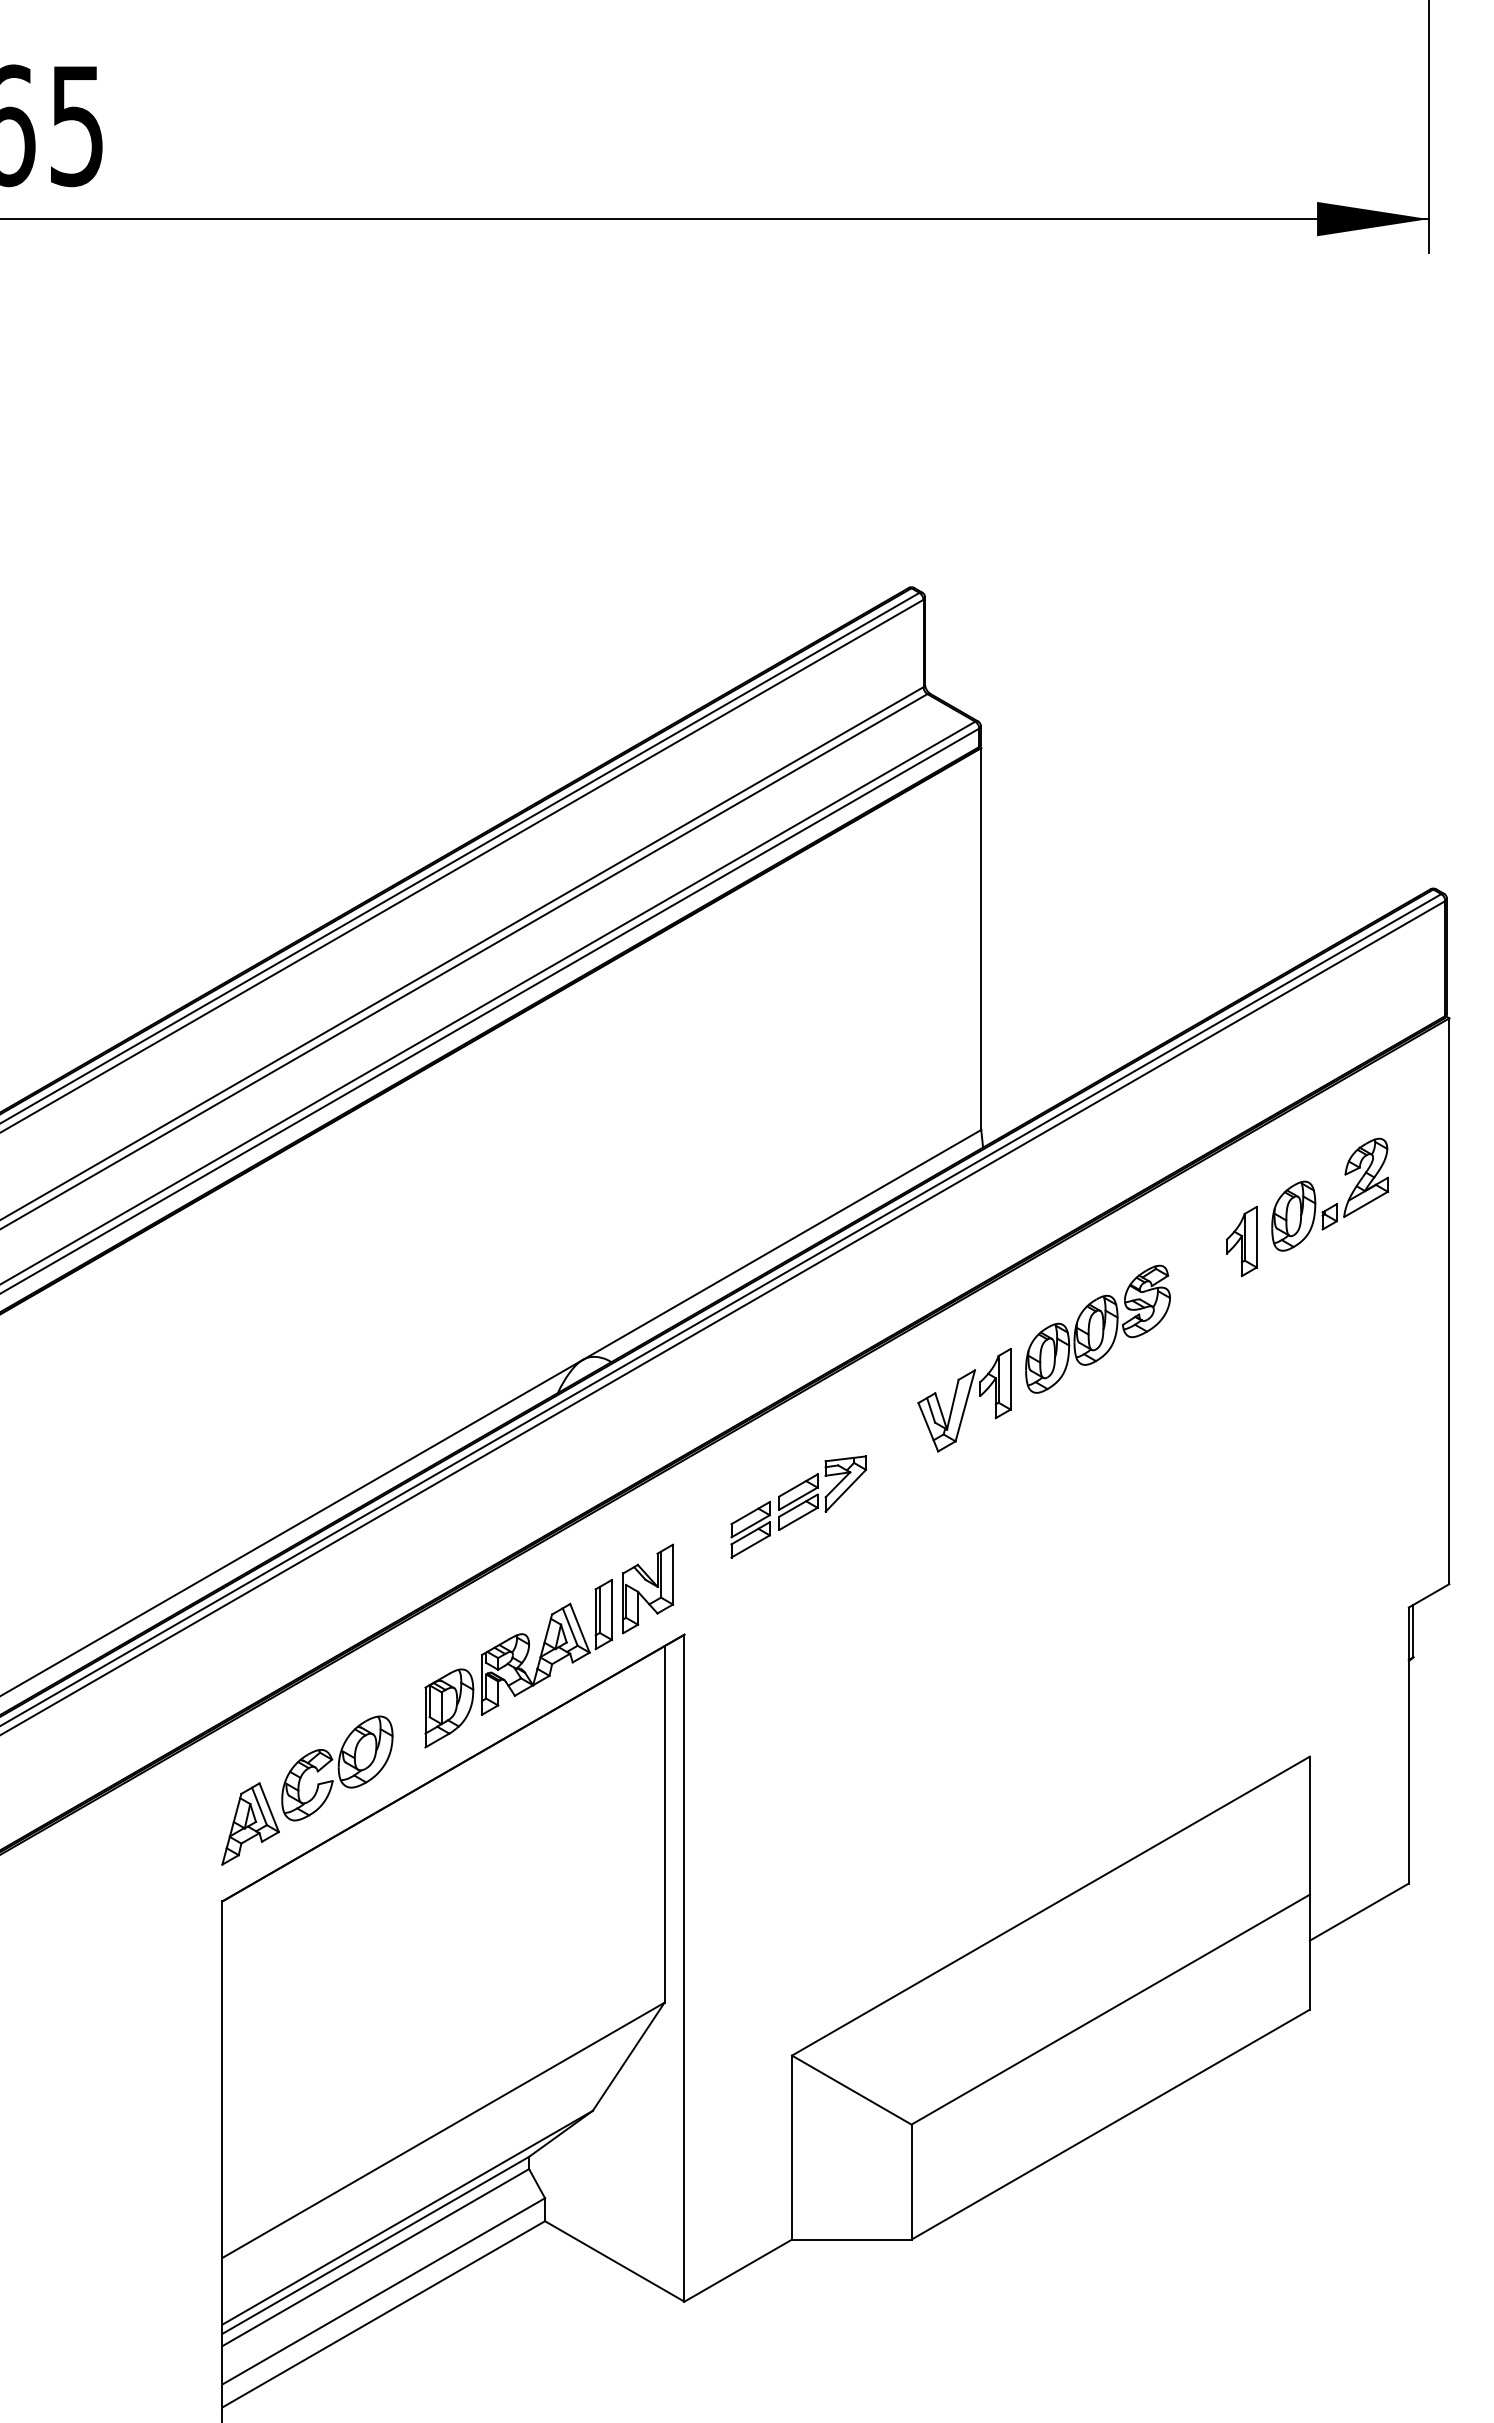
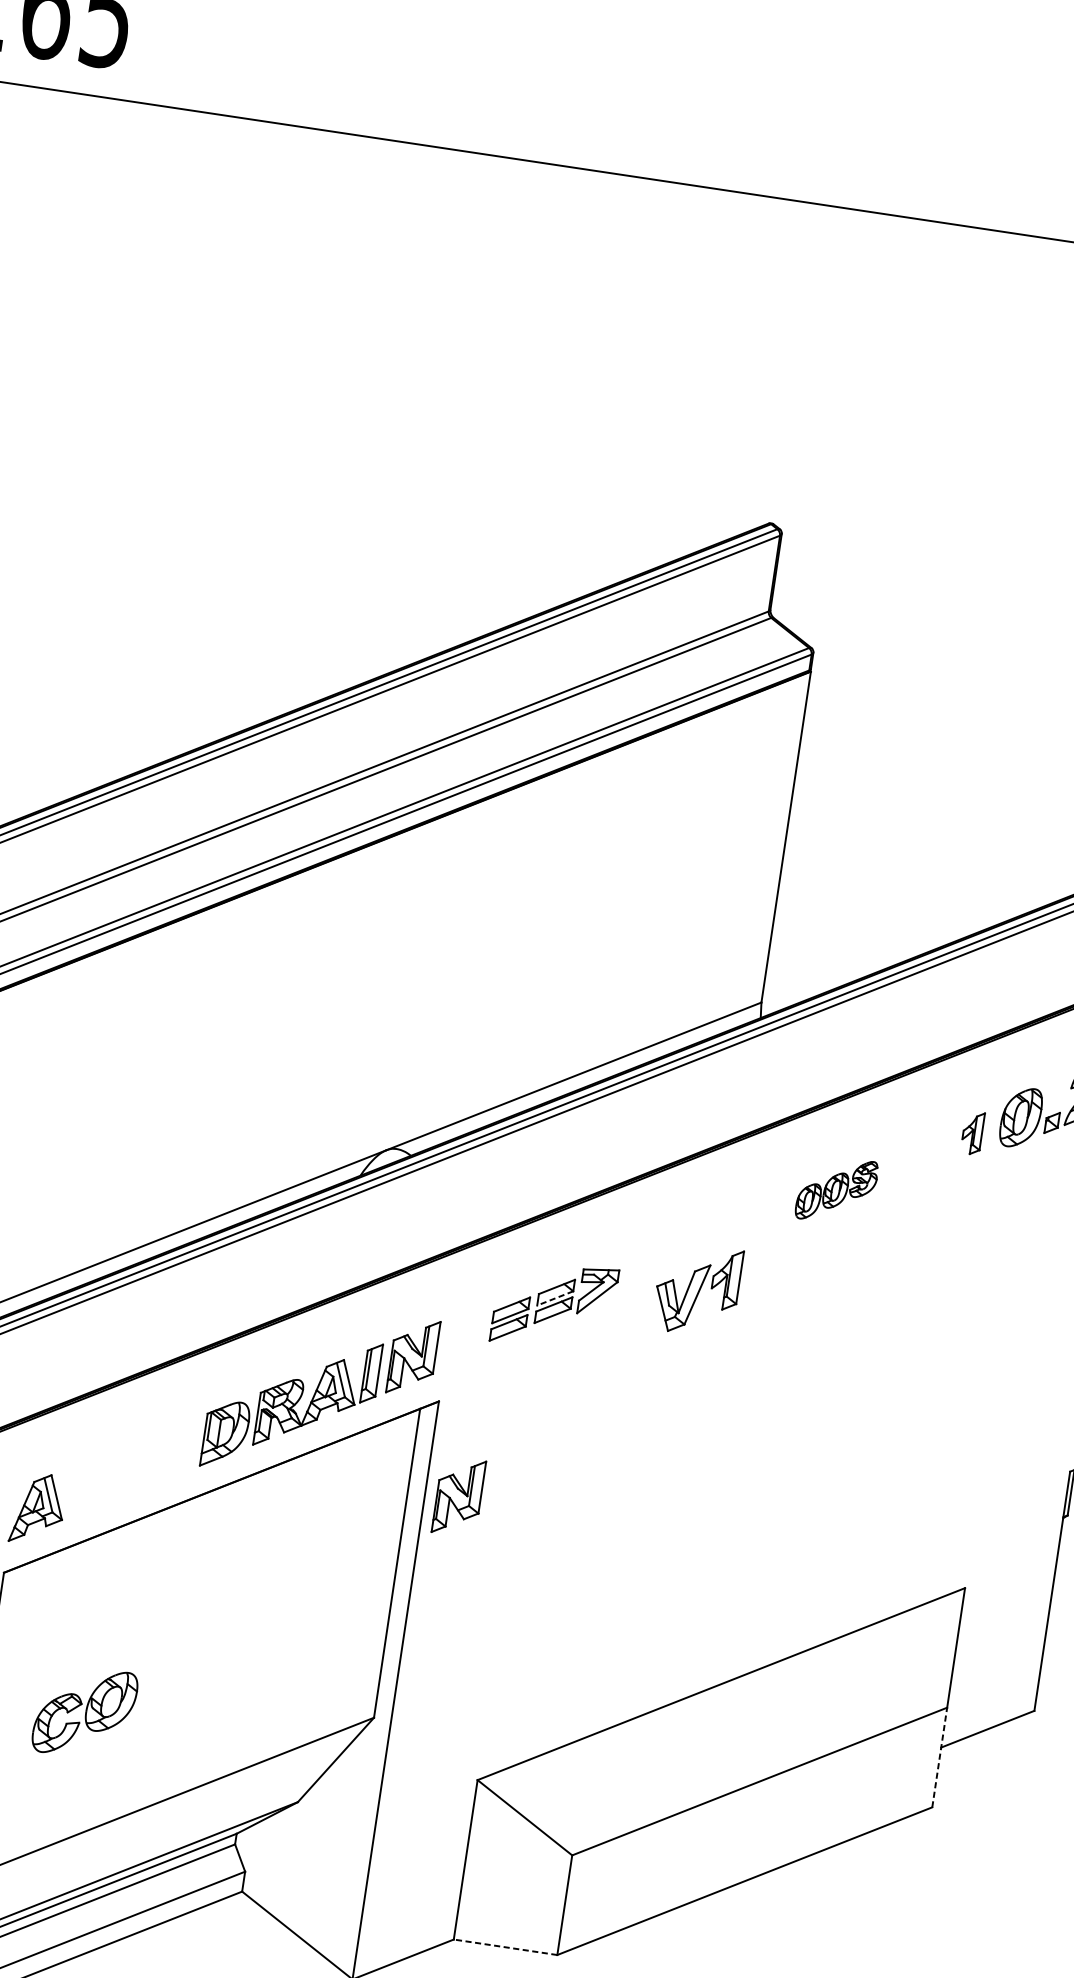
part: (1241, 1241) -> (972, 1132), size x0.7
part: (1097, 1328) -> (836, 1189), size x0.6
part: (964, 1400) -> (697, 1290), moved
line: (798, 1498) -> (555, 1298), solid -> dashed
part: (723, 1738) -> (459, 1496), added
part: (337, 1768) -> (85, 1712), moved
line: (1309, 1952) -> (939, 1757), solid -> dashed
line: (851, 2239) -> (505, 1947), solid -> dashed

